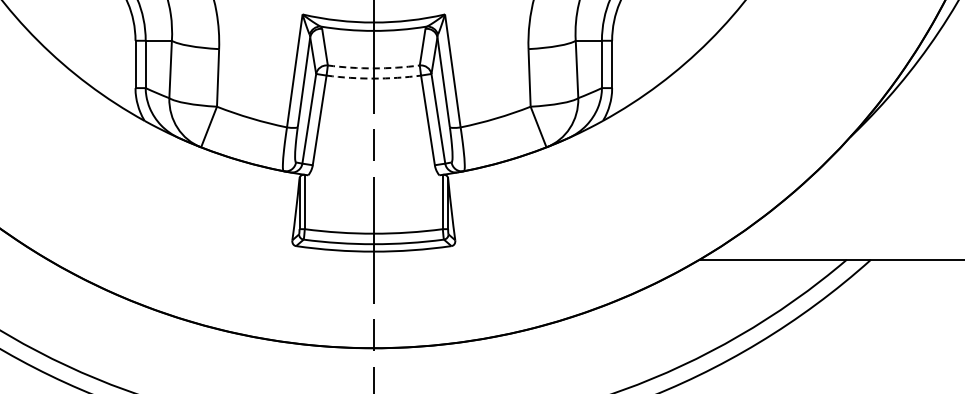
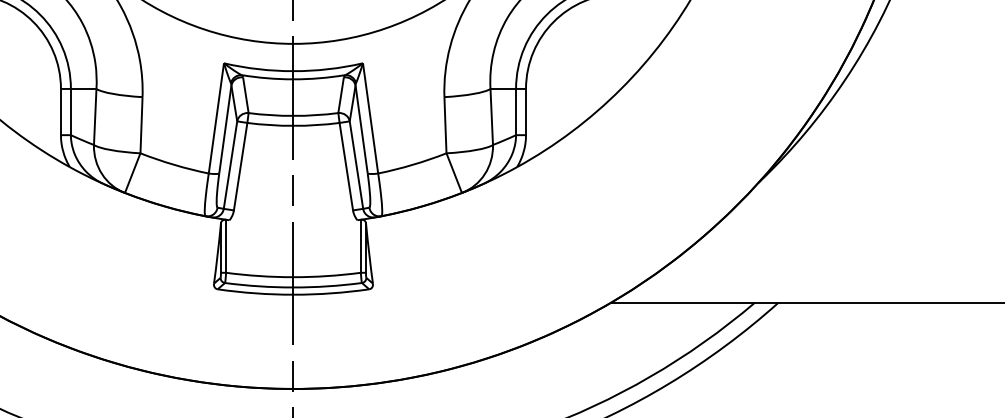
arc: (373, 67) -> (293, 115), dashed -> solid
arc: (373, 78) -> (293, 125), dashed -> solid

